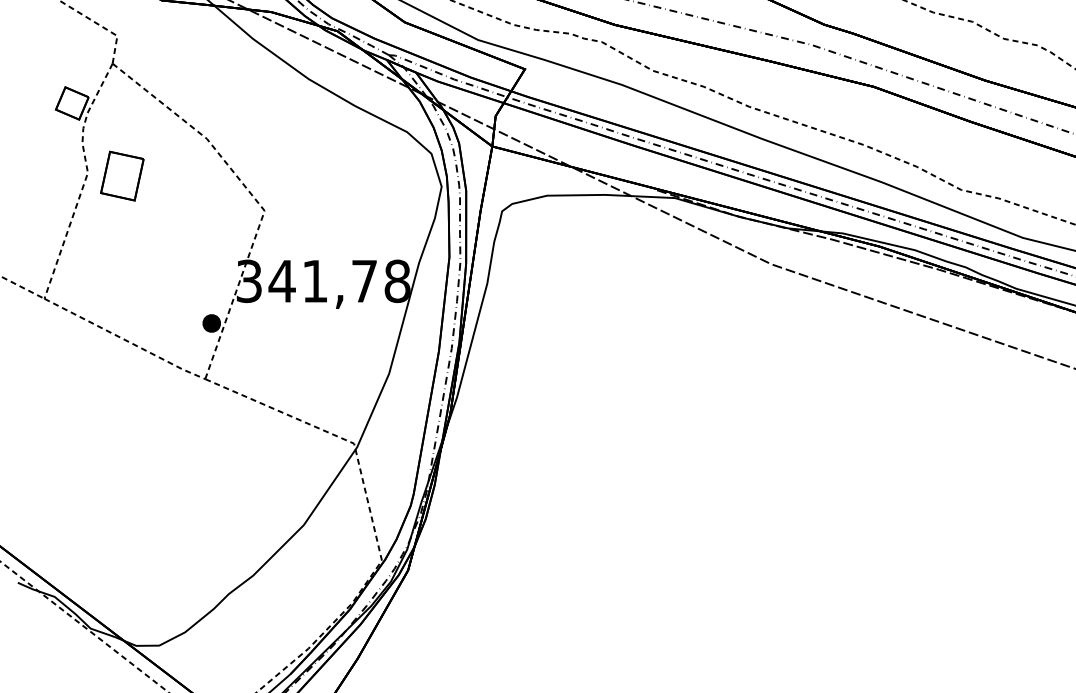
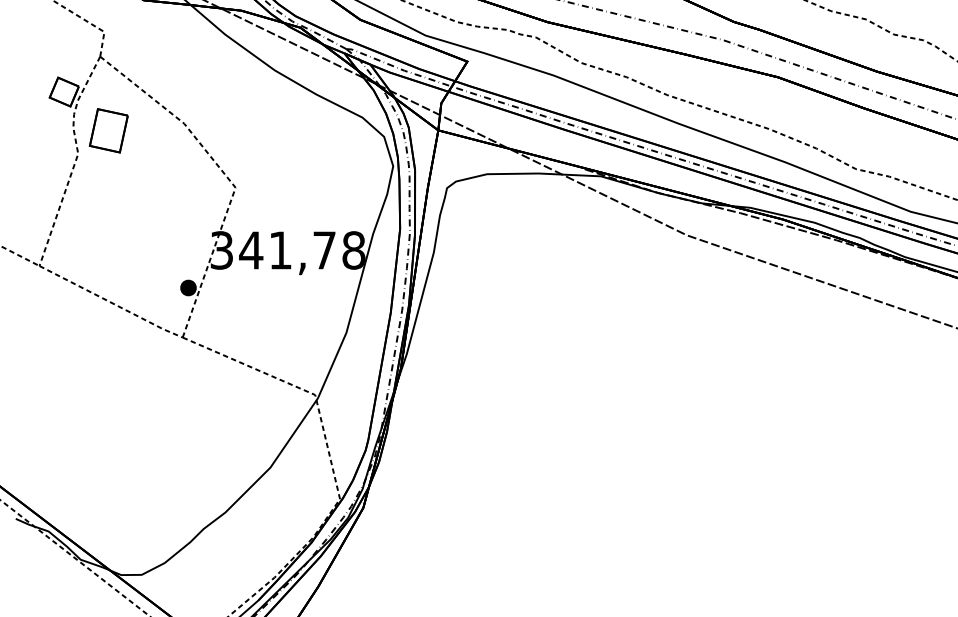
part: (121, 175) -> (108, 130), moved

